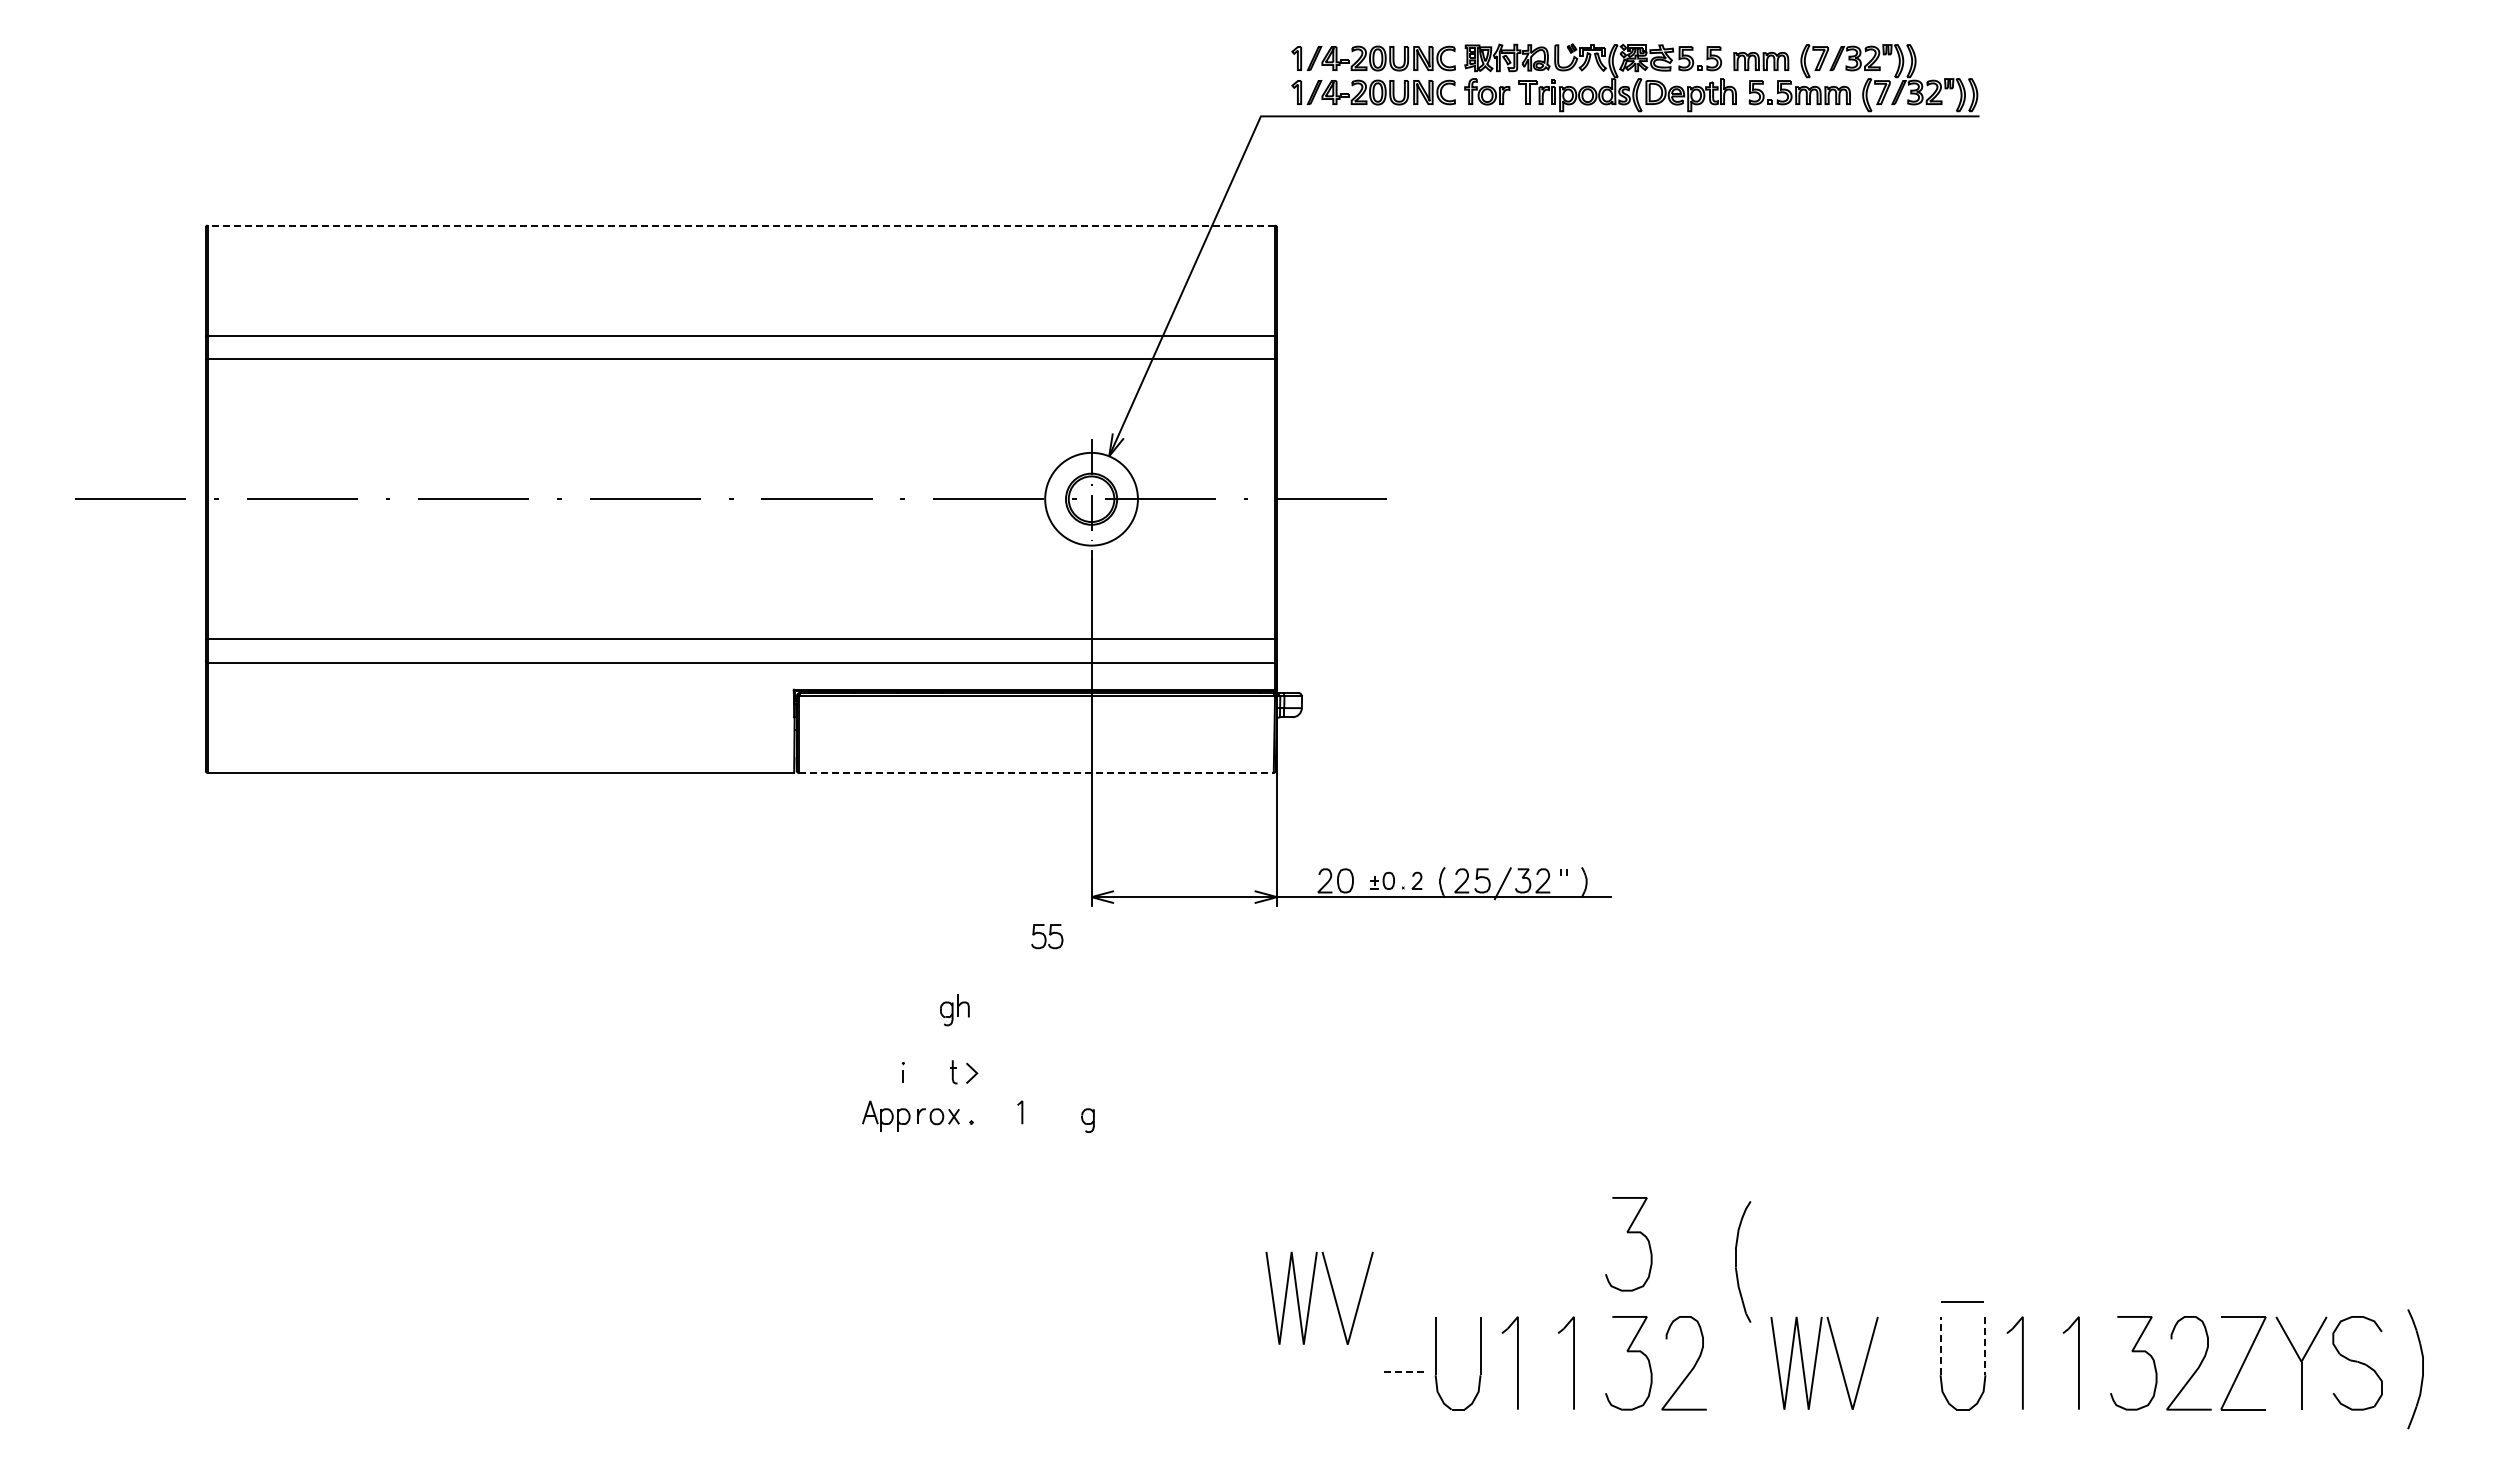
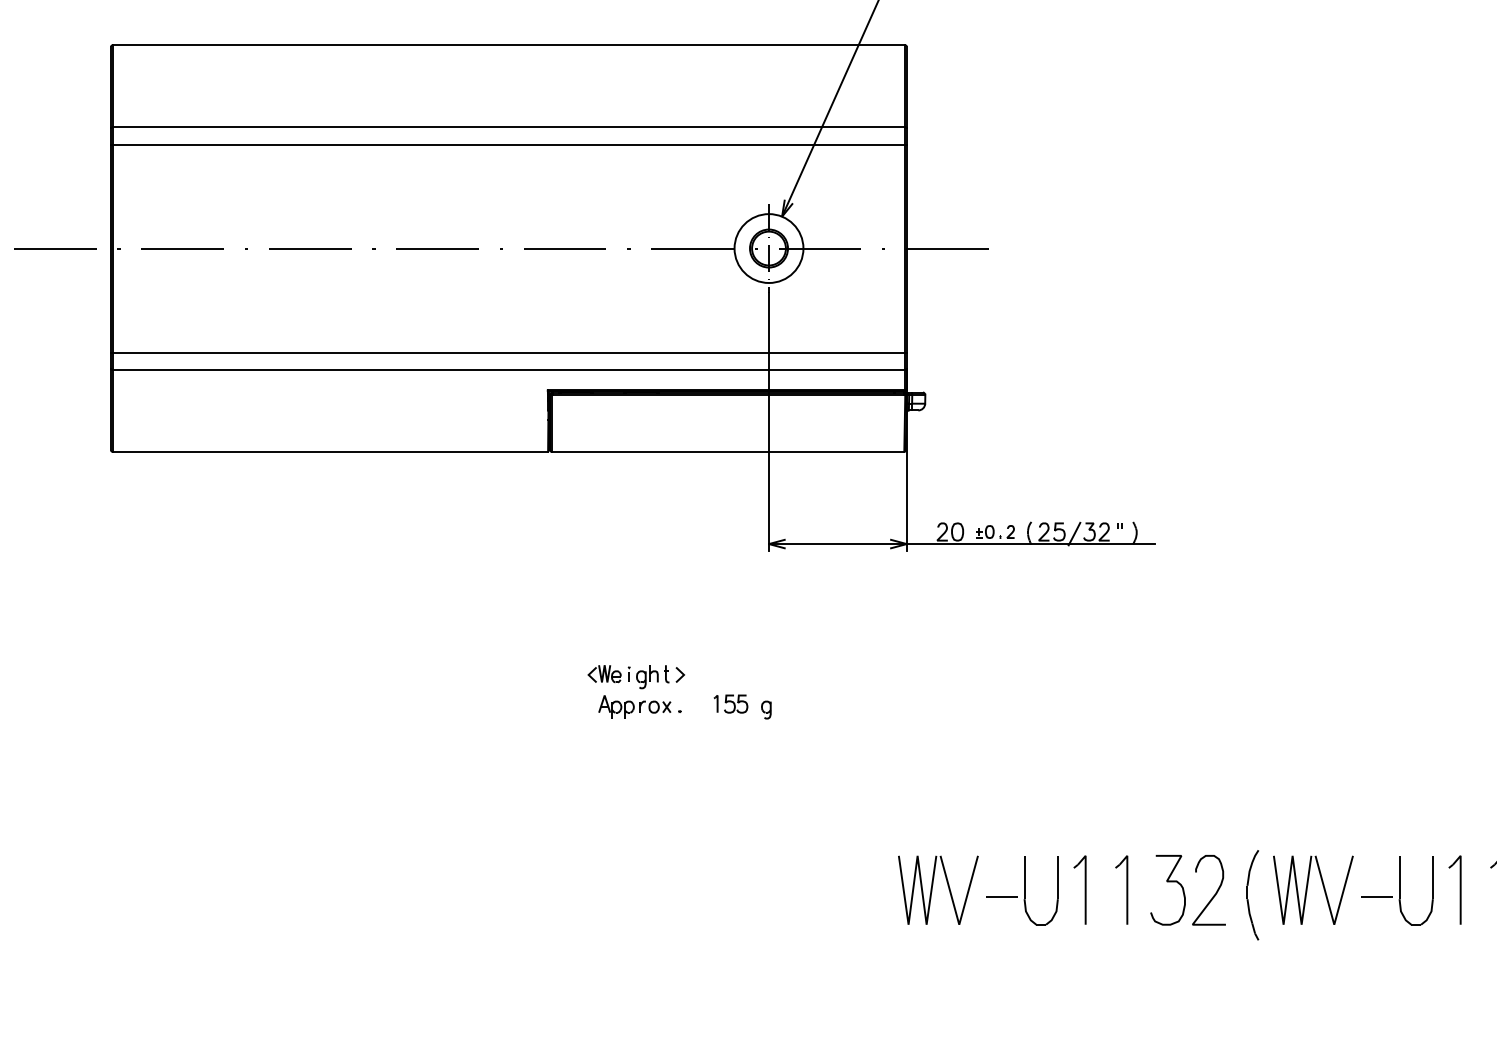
line: (741, 225) -> (509, 45), dashed -> solid
line: (1036, 772) -> (728, 451), dashed -> solid
part: (1047, 936) -> (736, 704), moved
part: (954, 1010) -> (647, 677), moved
part: (869, 1072) -> (604, 674), added
curve: (1628, 1233) -> (1167, 793), removed
part: (1736, 1261) -> (1247, 894), moved
part: (1311, 1297) -> (932, 889), moved
line: (1962, 1301) -> (1377, 896), moved
line: (1940, 1345) -> (1399, 877), dashed -> solid
line: (1985, 1346) -> (1432, 877), dashed -> solid
line: (1405, 1372) -> (1002, 897), dashed -> solid

